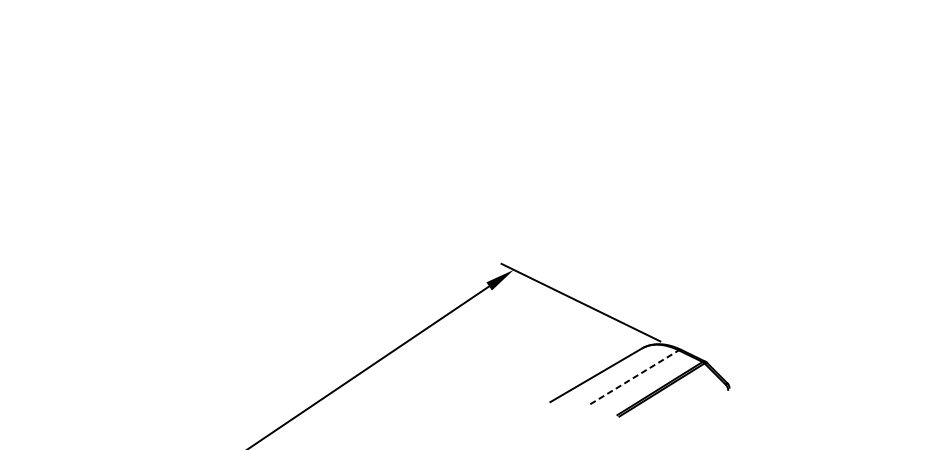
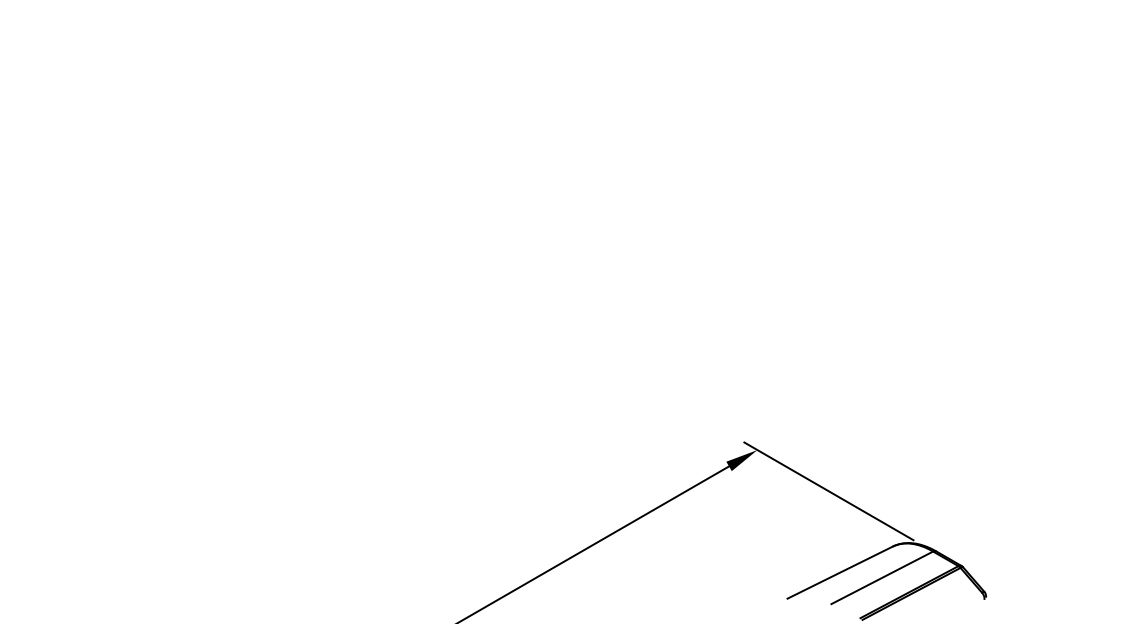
line: (634, 377) -> (882, 577), dashed -> solid

